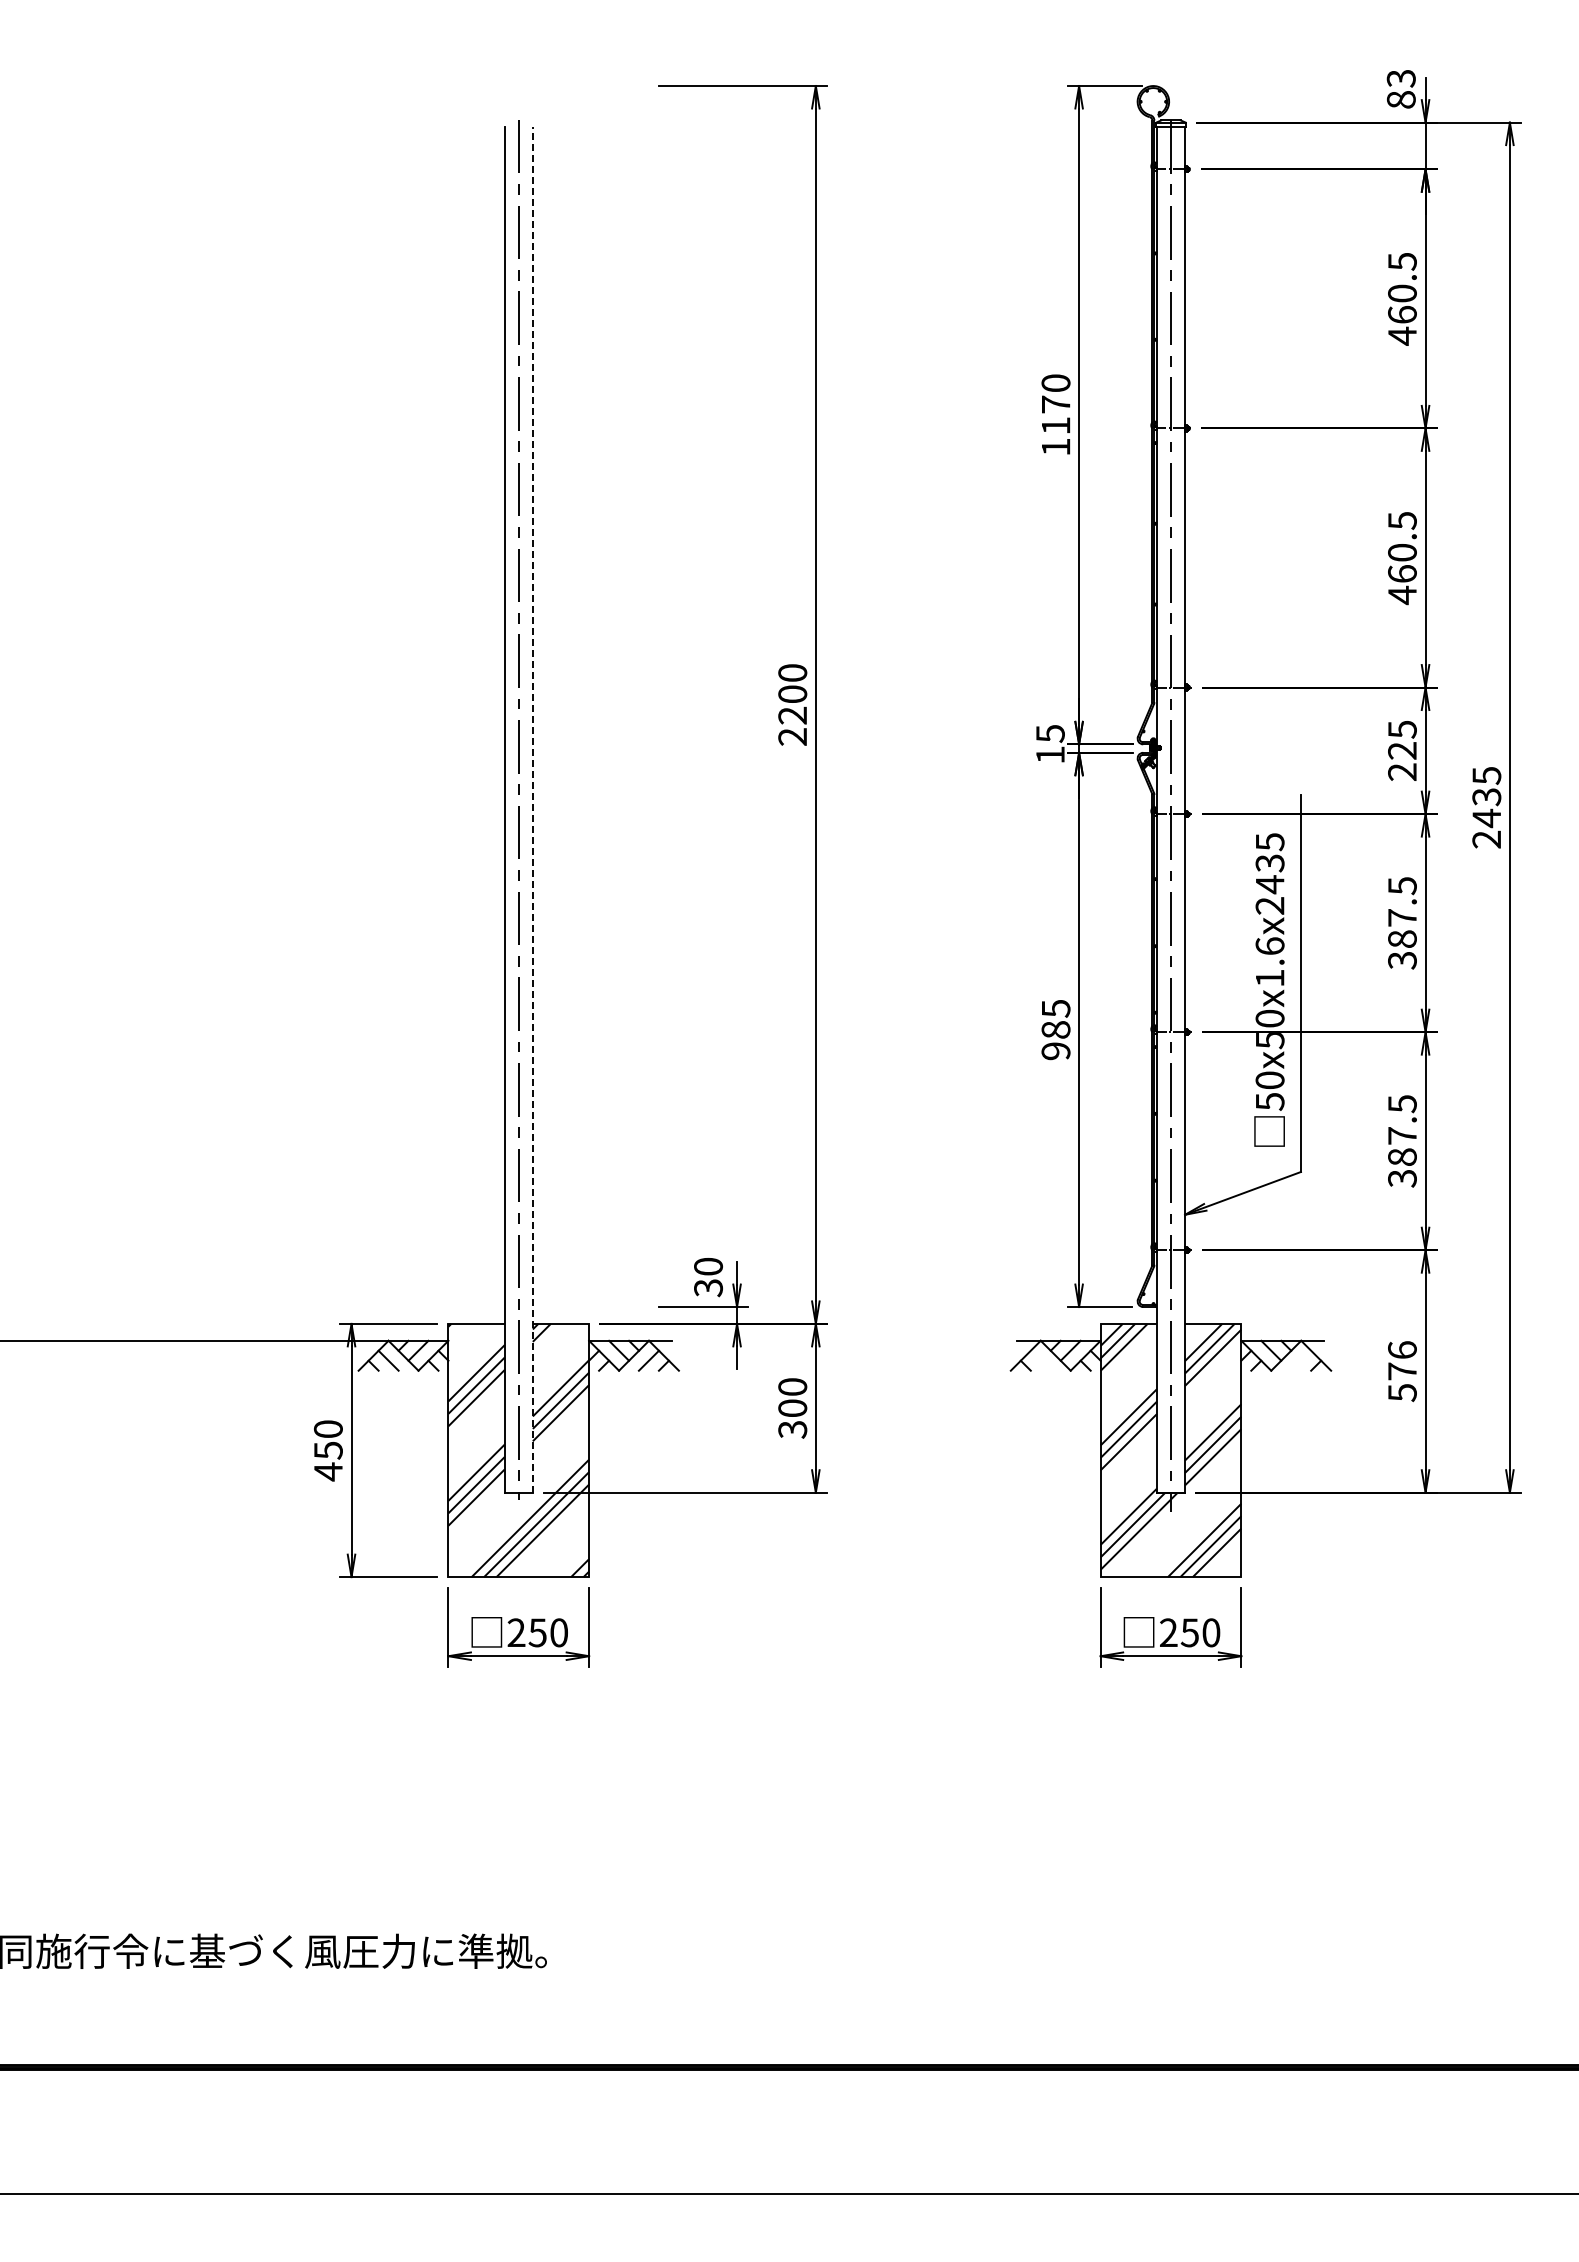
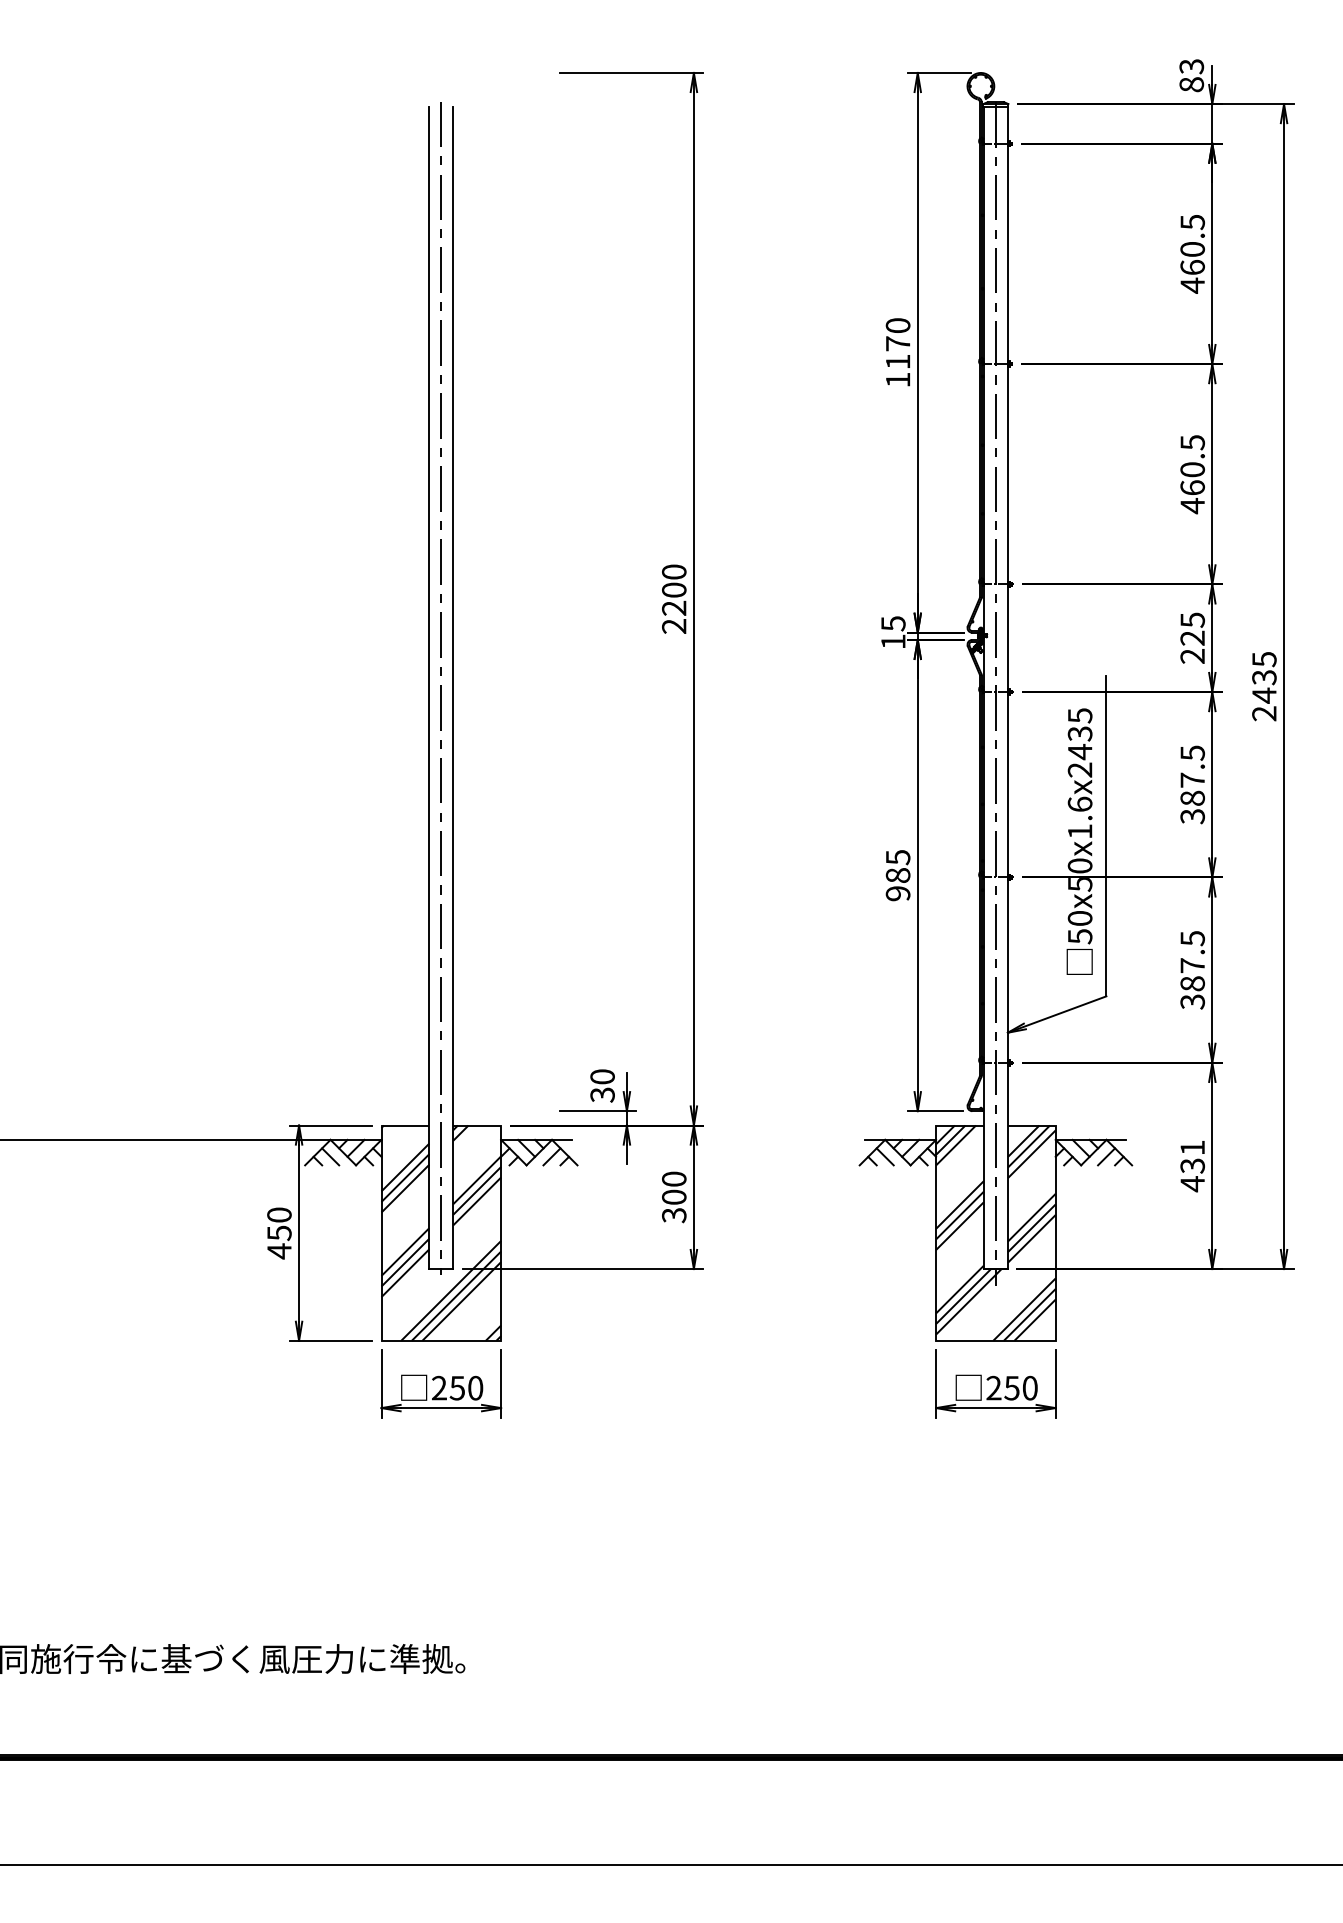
line: (532, 809) -> (452, 688), dashed -> solid
line: (1040, 1360) -> (884, 1156), added
line: (1301, 1360) -> (1106, 1156), added
text: (1402, 1371) -> (1192, 1165), 576 -> 431

